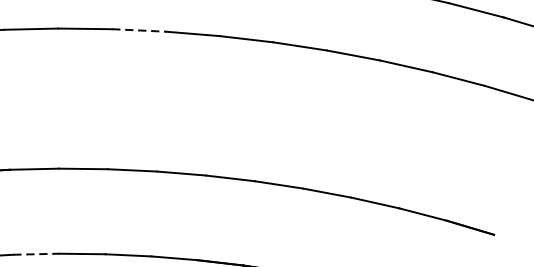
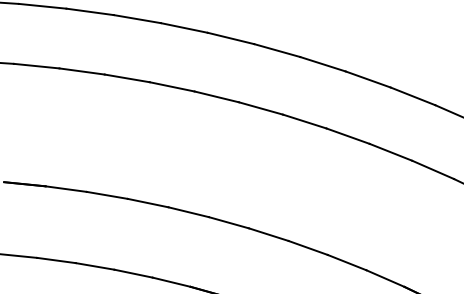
line: (139, 29) -> (172, 86), dashed -> solid
line: (36, 254) -> (56, 260), dashed -> solid

